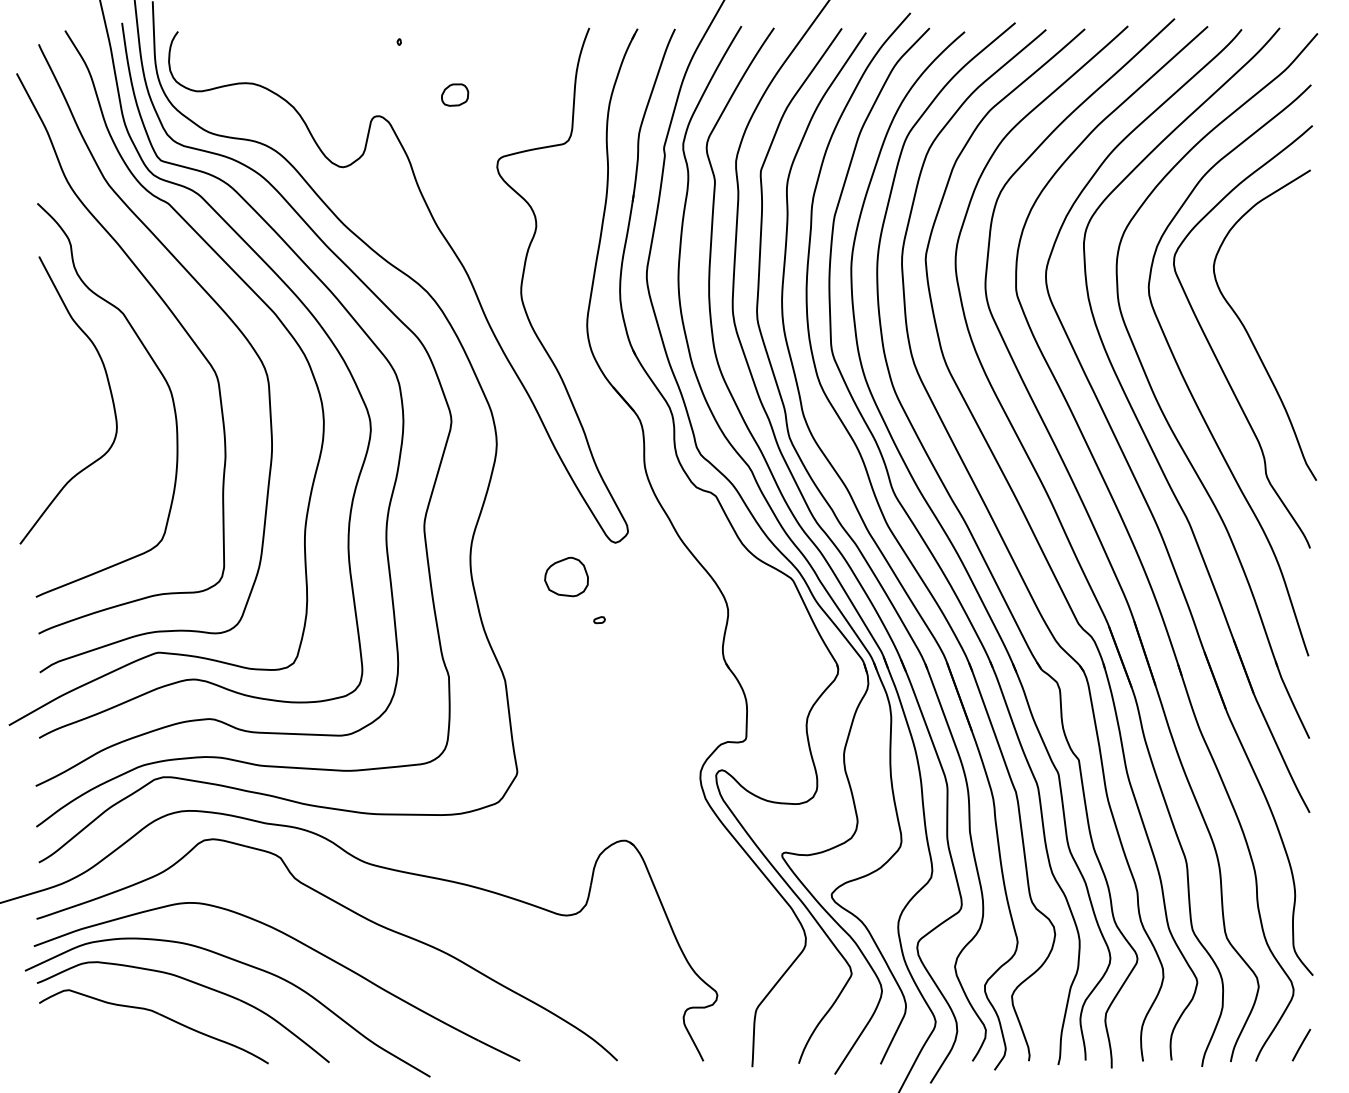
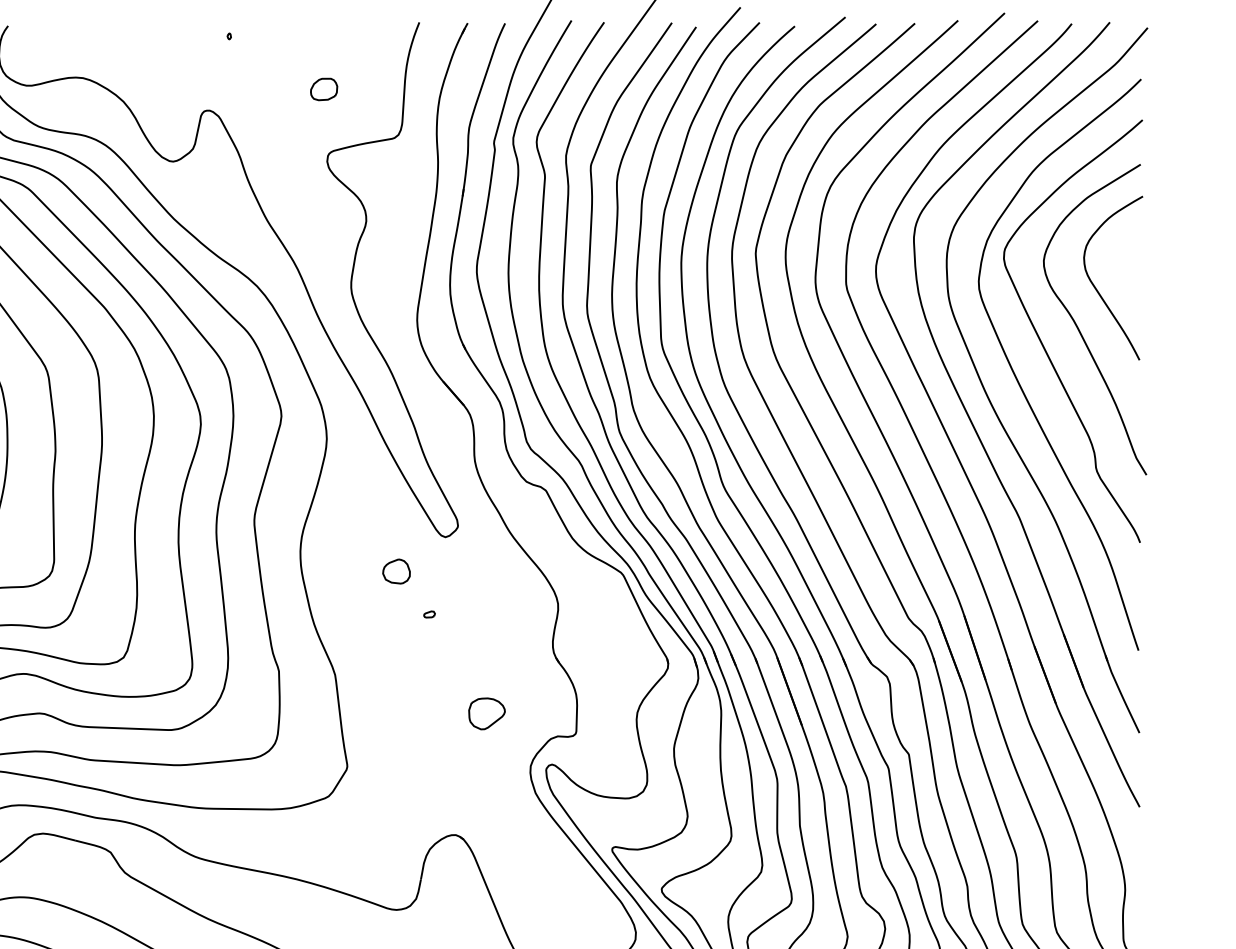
part: (455, 94) -> (324, 88), moved
curve: (1266, 293) -> (1096, 287), added
part: (566, 577) -> (396, 571), size x0.62
part: (656, 719) -> (486, 713), added

